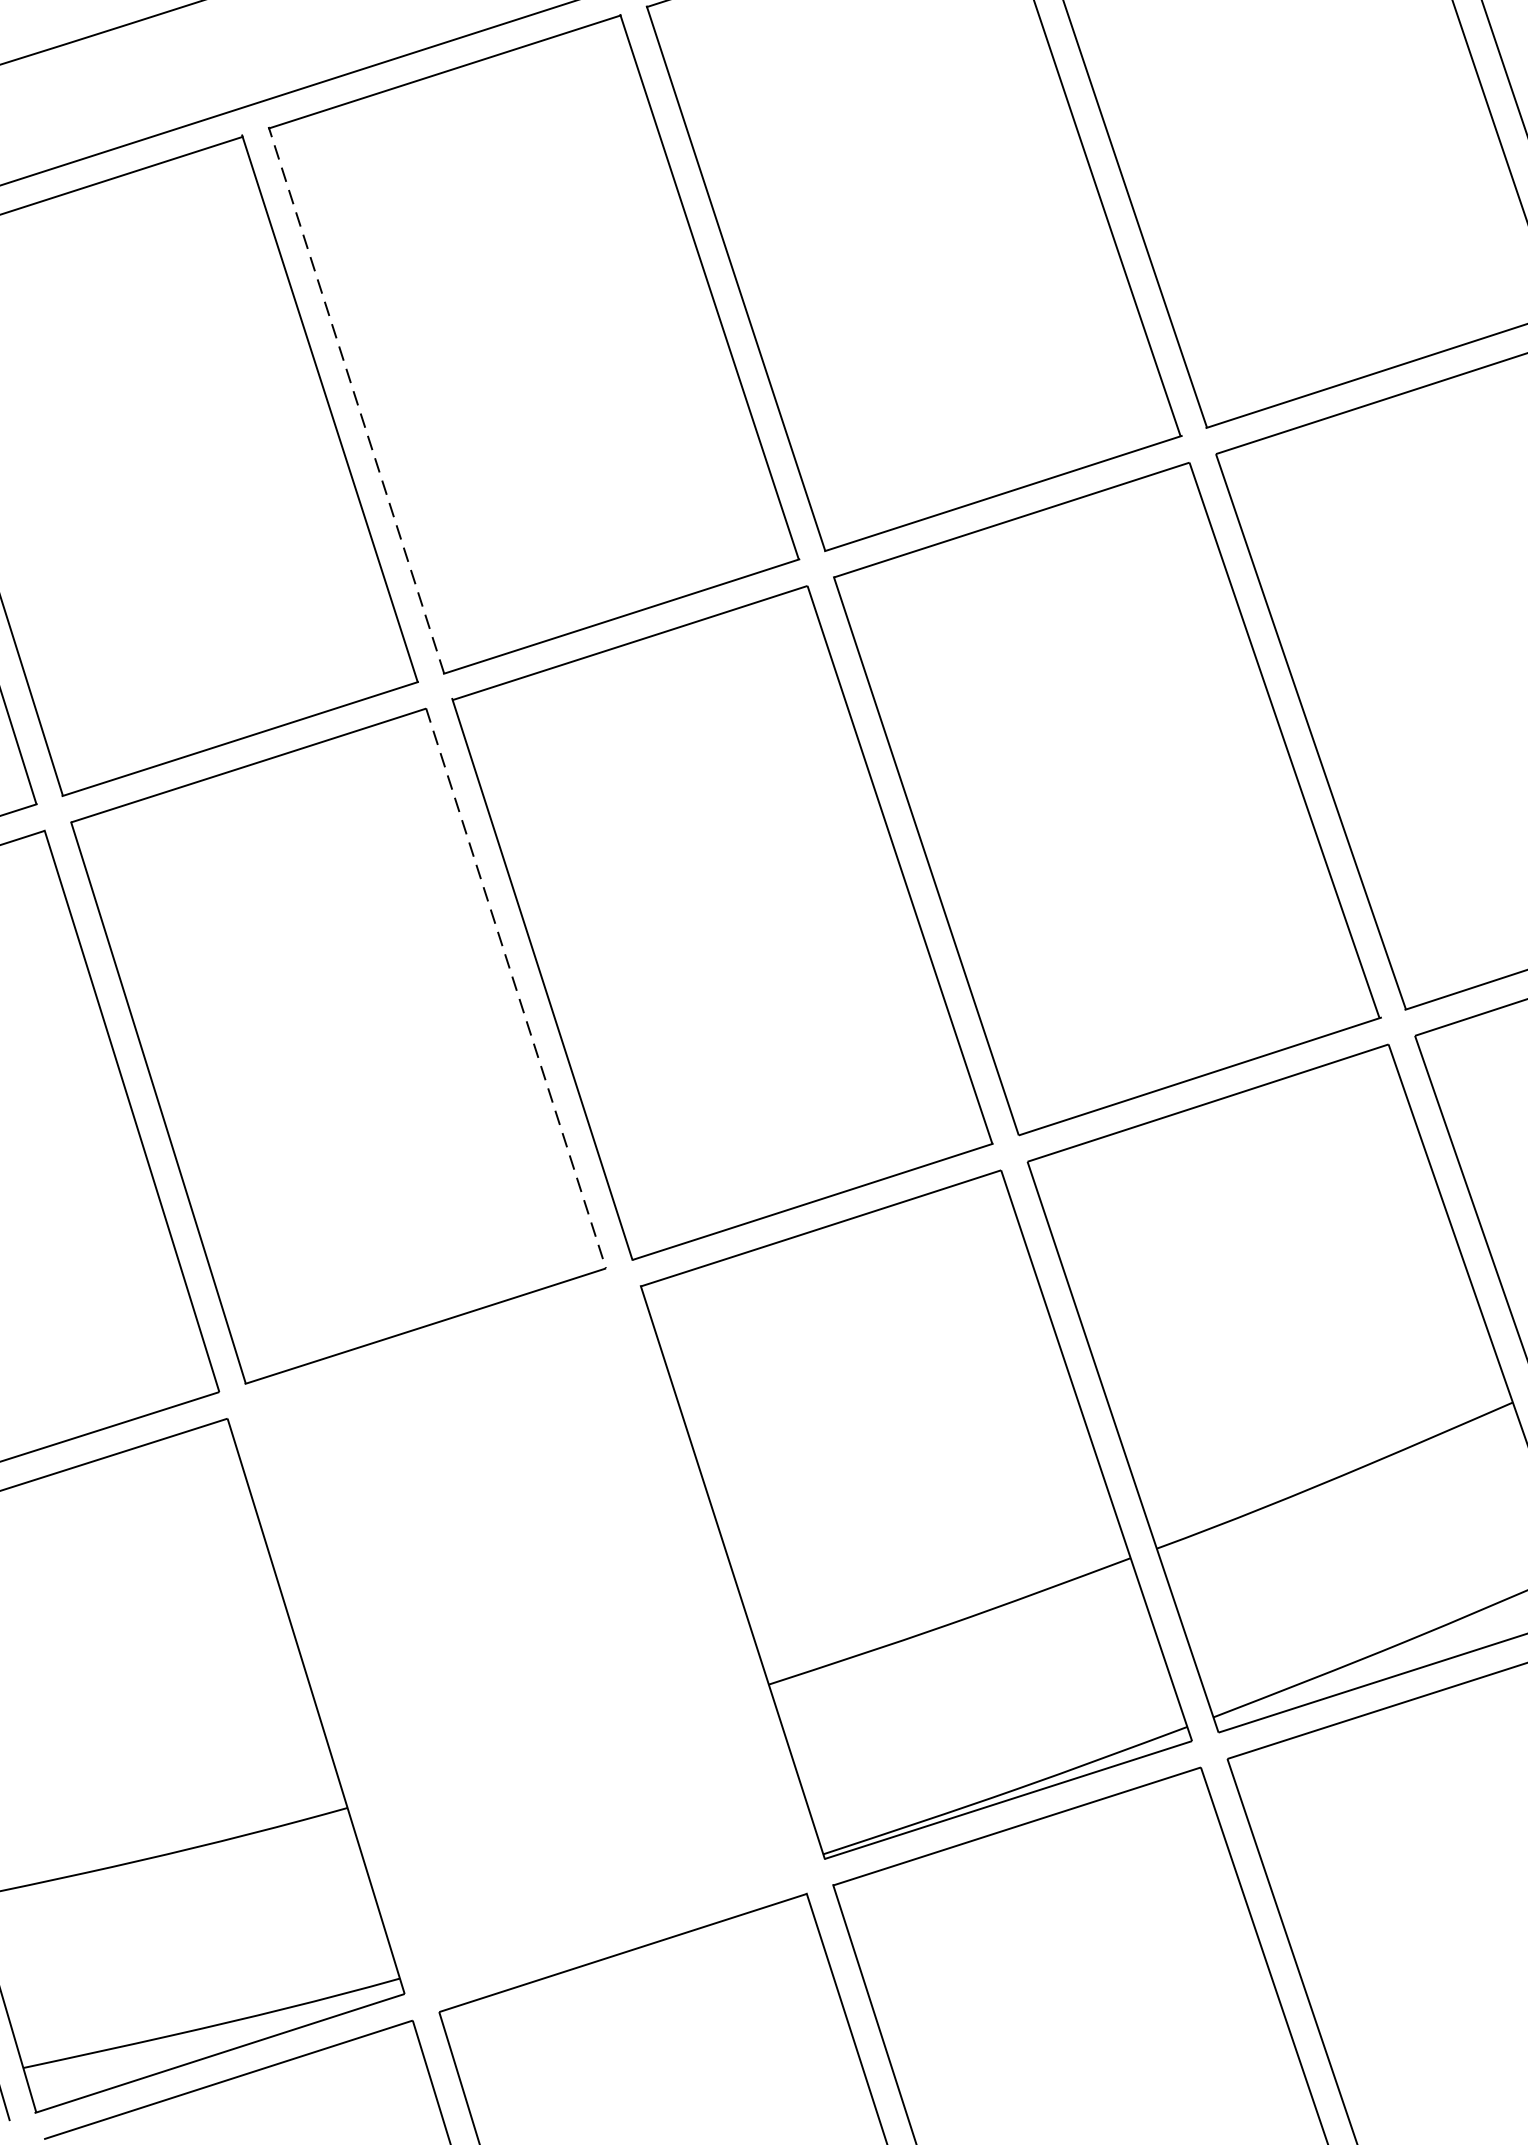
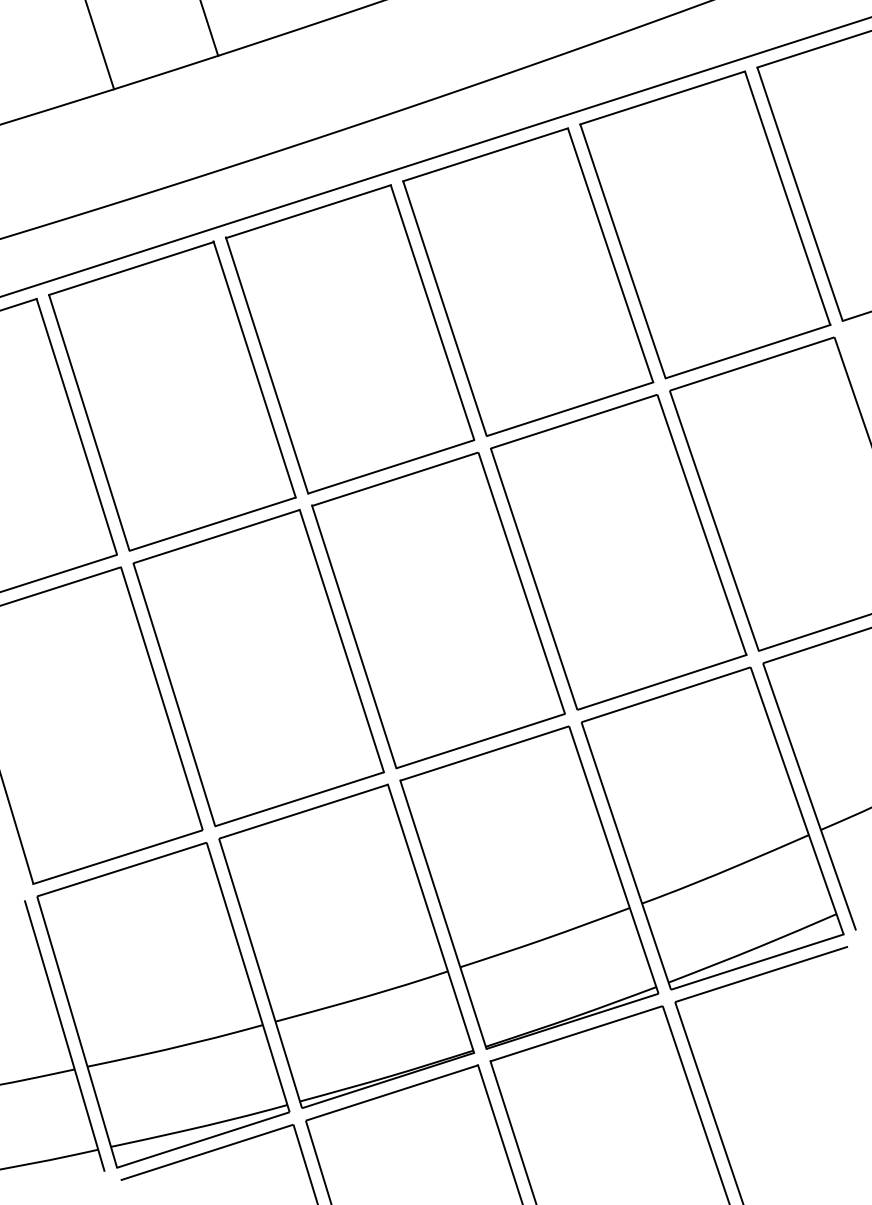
line: (357, 400) -> (267, 365), dashed -> solid
line: (515, 989) -> (341, 641), dashed -> solid
part: (525, 1638) -> (346, 945), added

